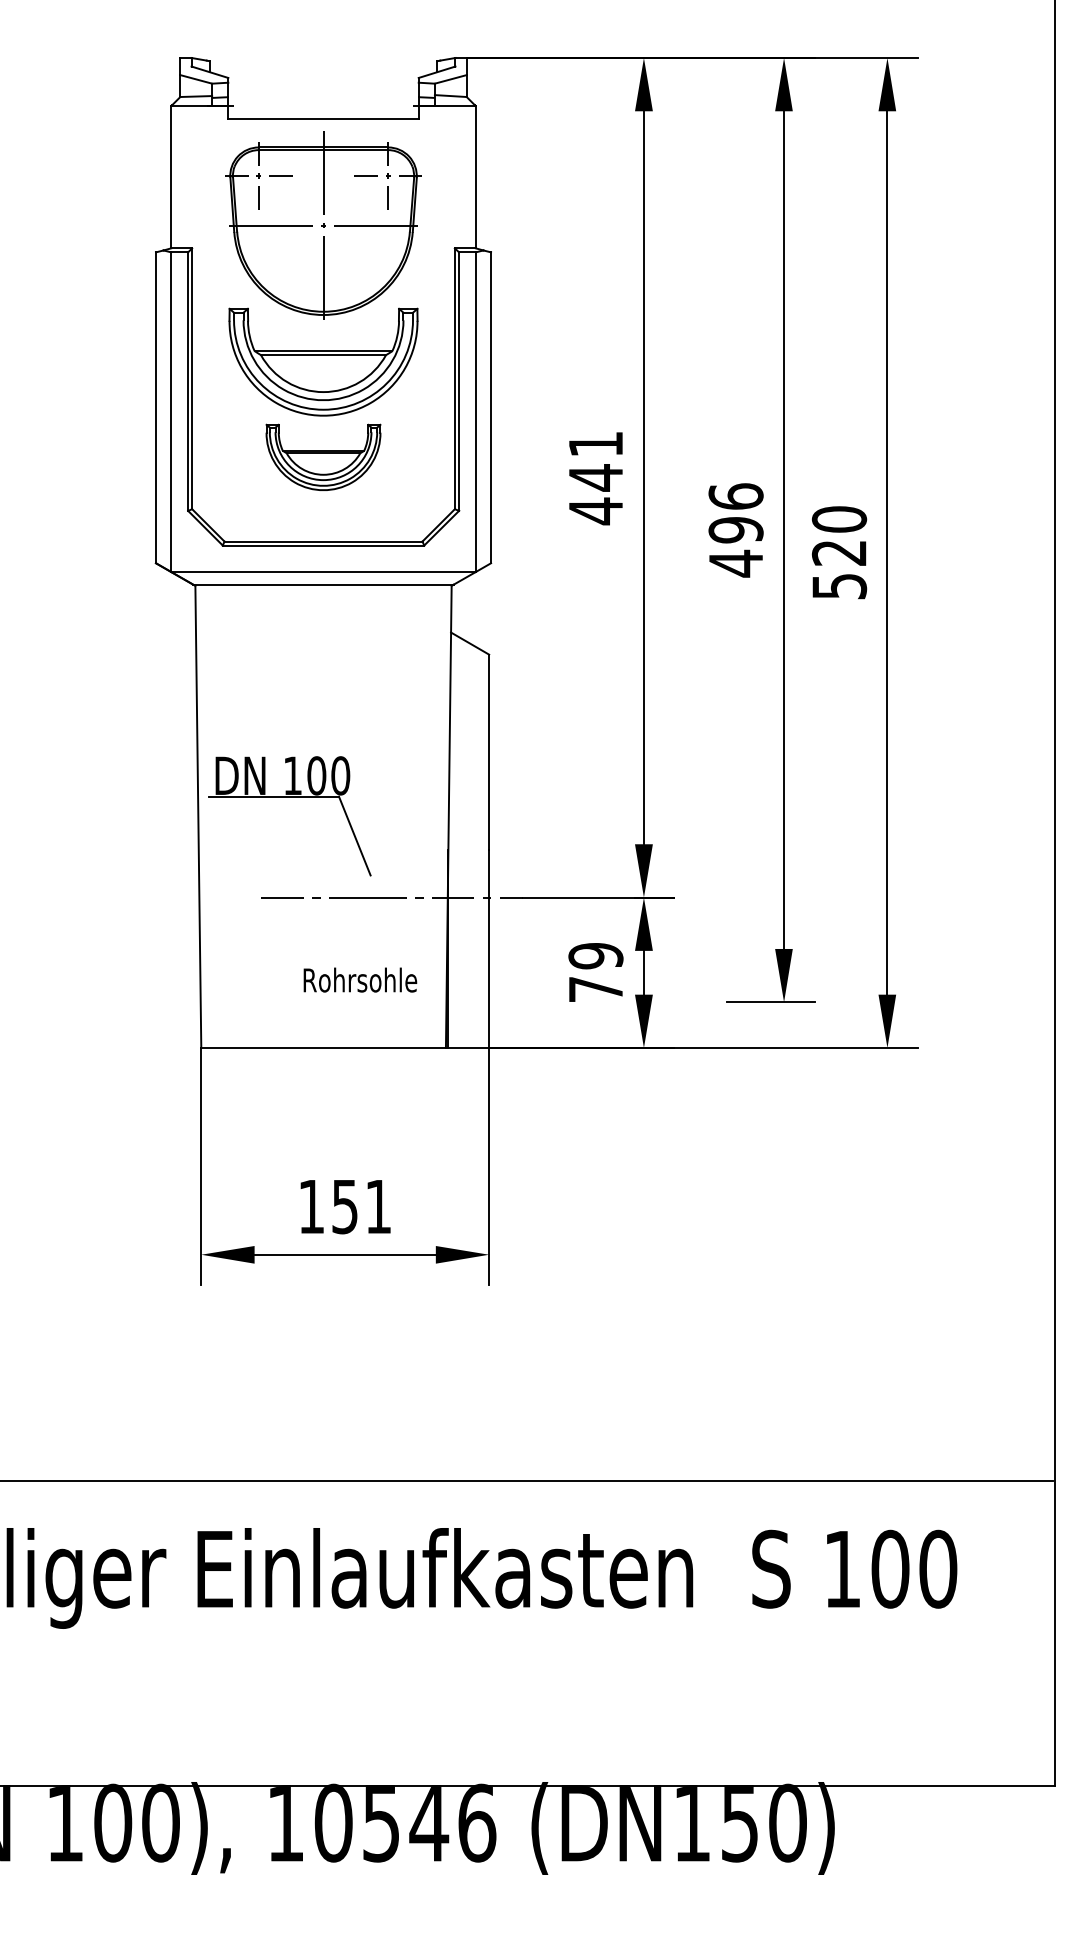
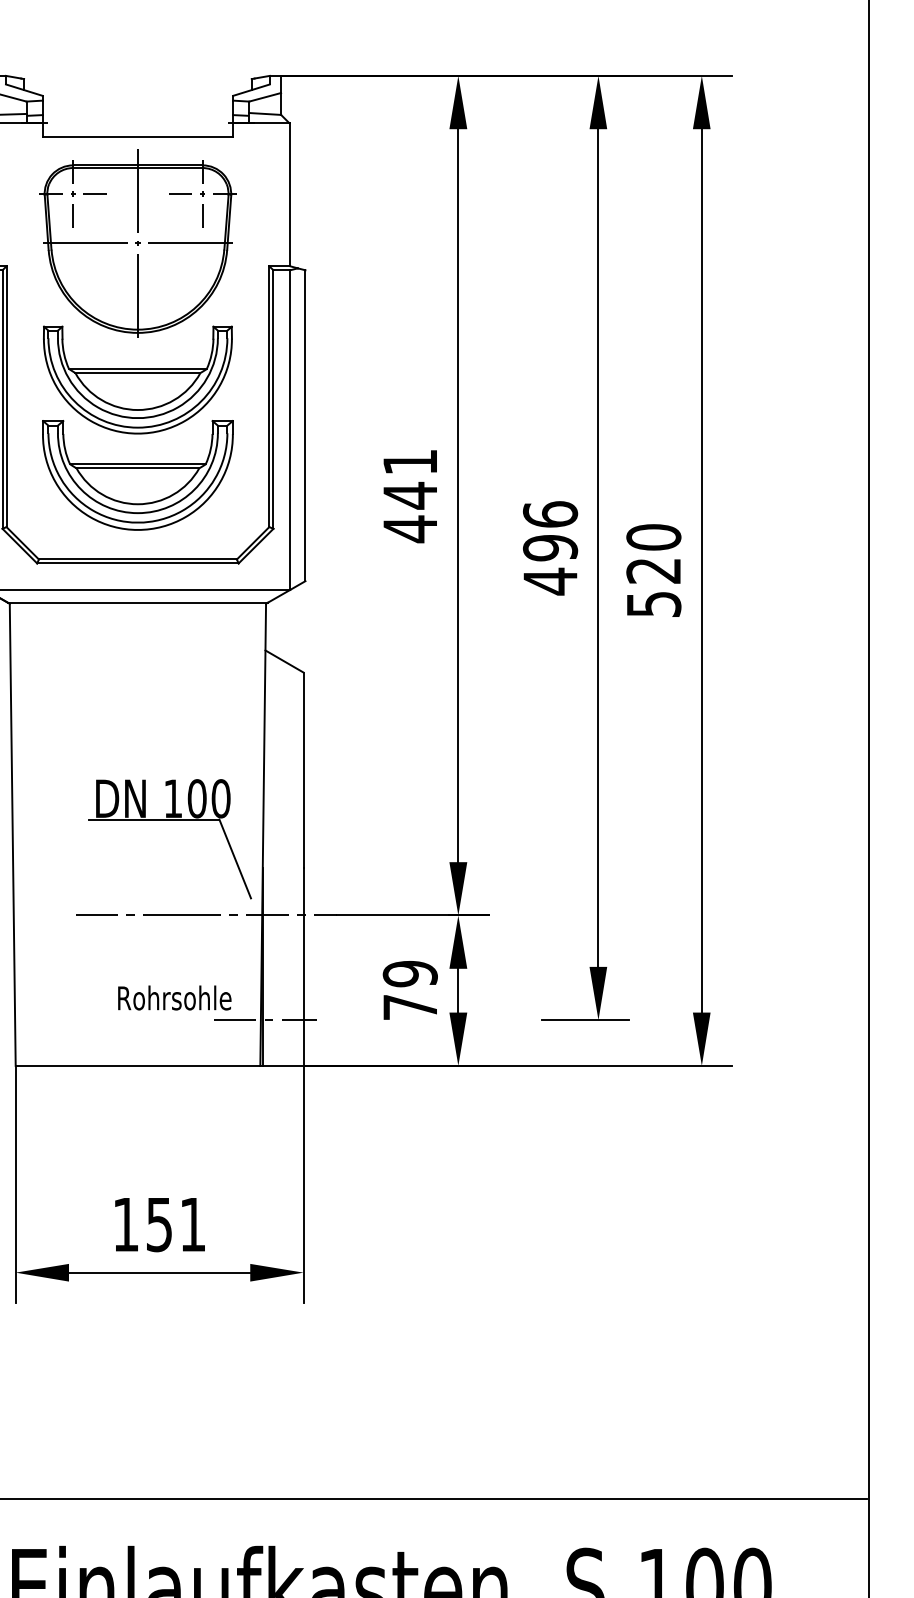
part: (323, 457) -> (137, 475), size x1.67
part: (289, 797) -> (169, 820), moved
line: (450, 1002) -> (264, 1020), added

